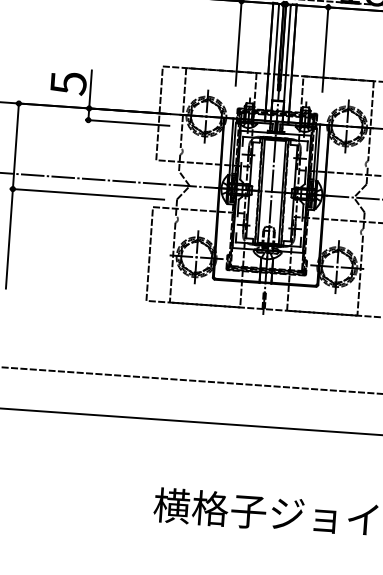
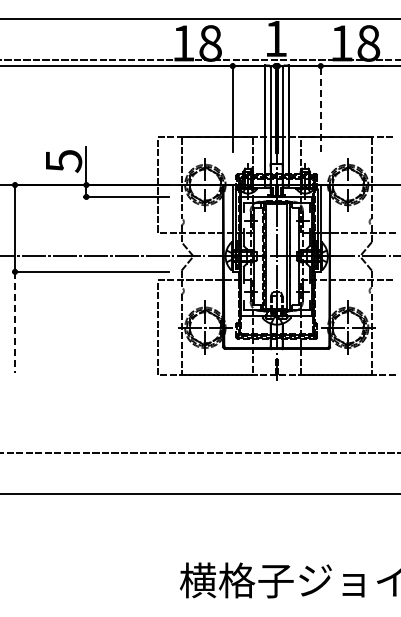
line: (325, 48) -> (320, 107), solid -> dashed
line: (9, 239) -> (15, 322), solid -> dashed

